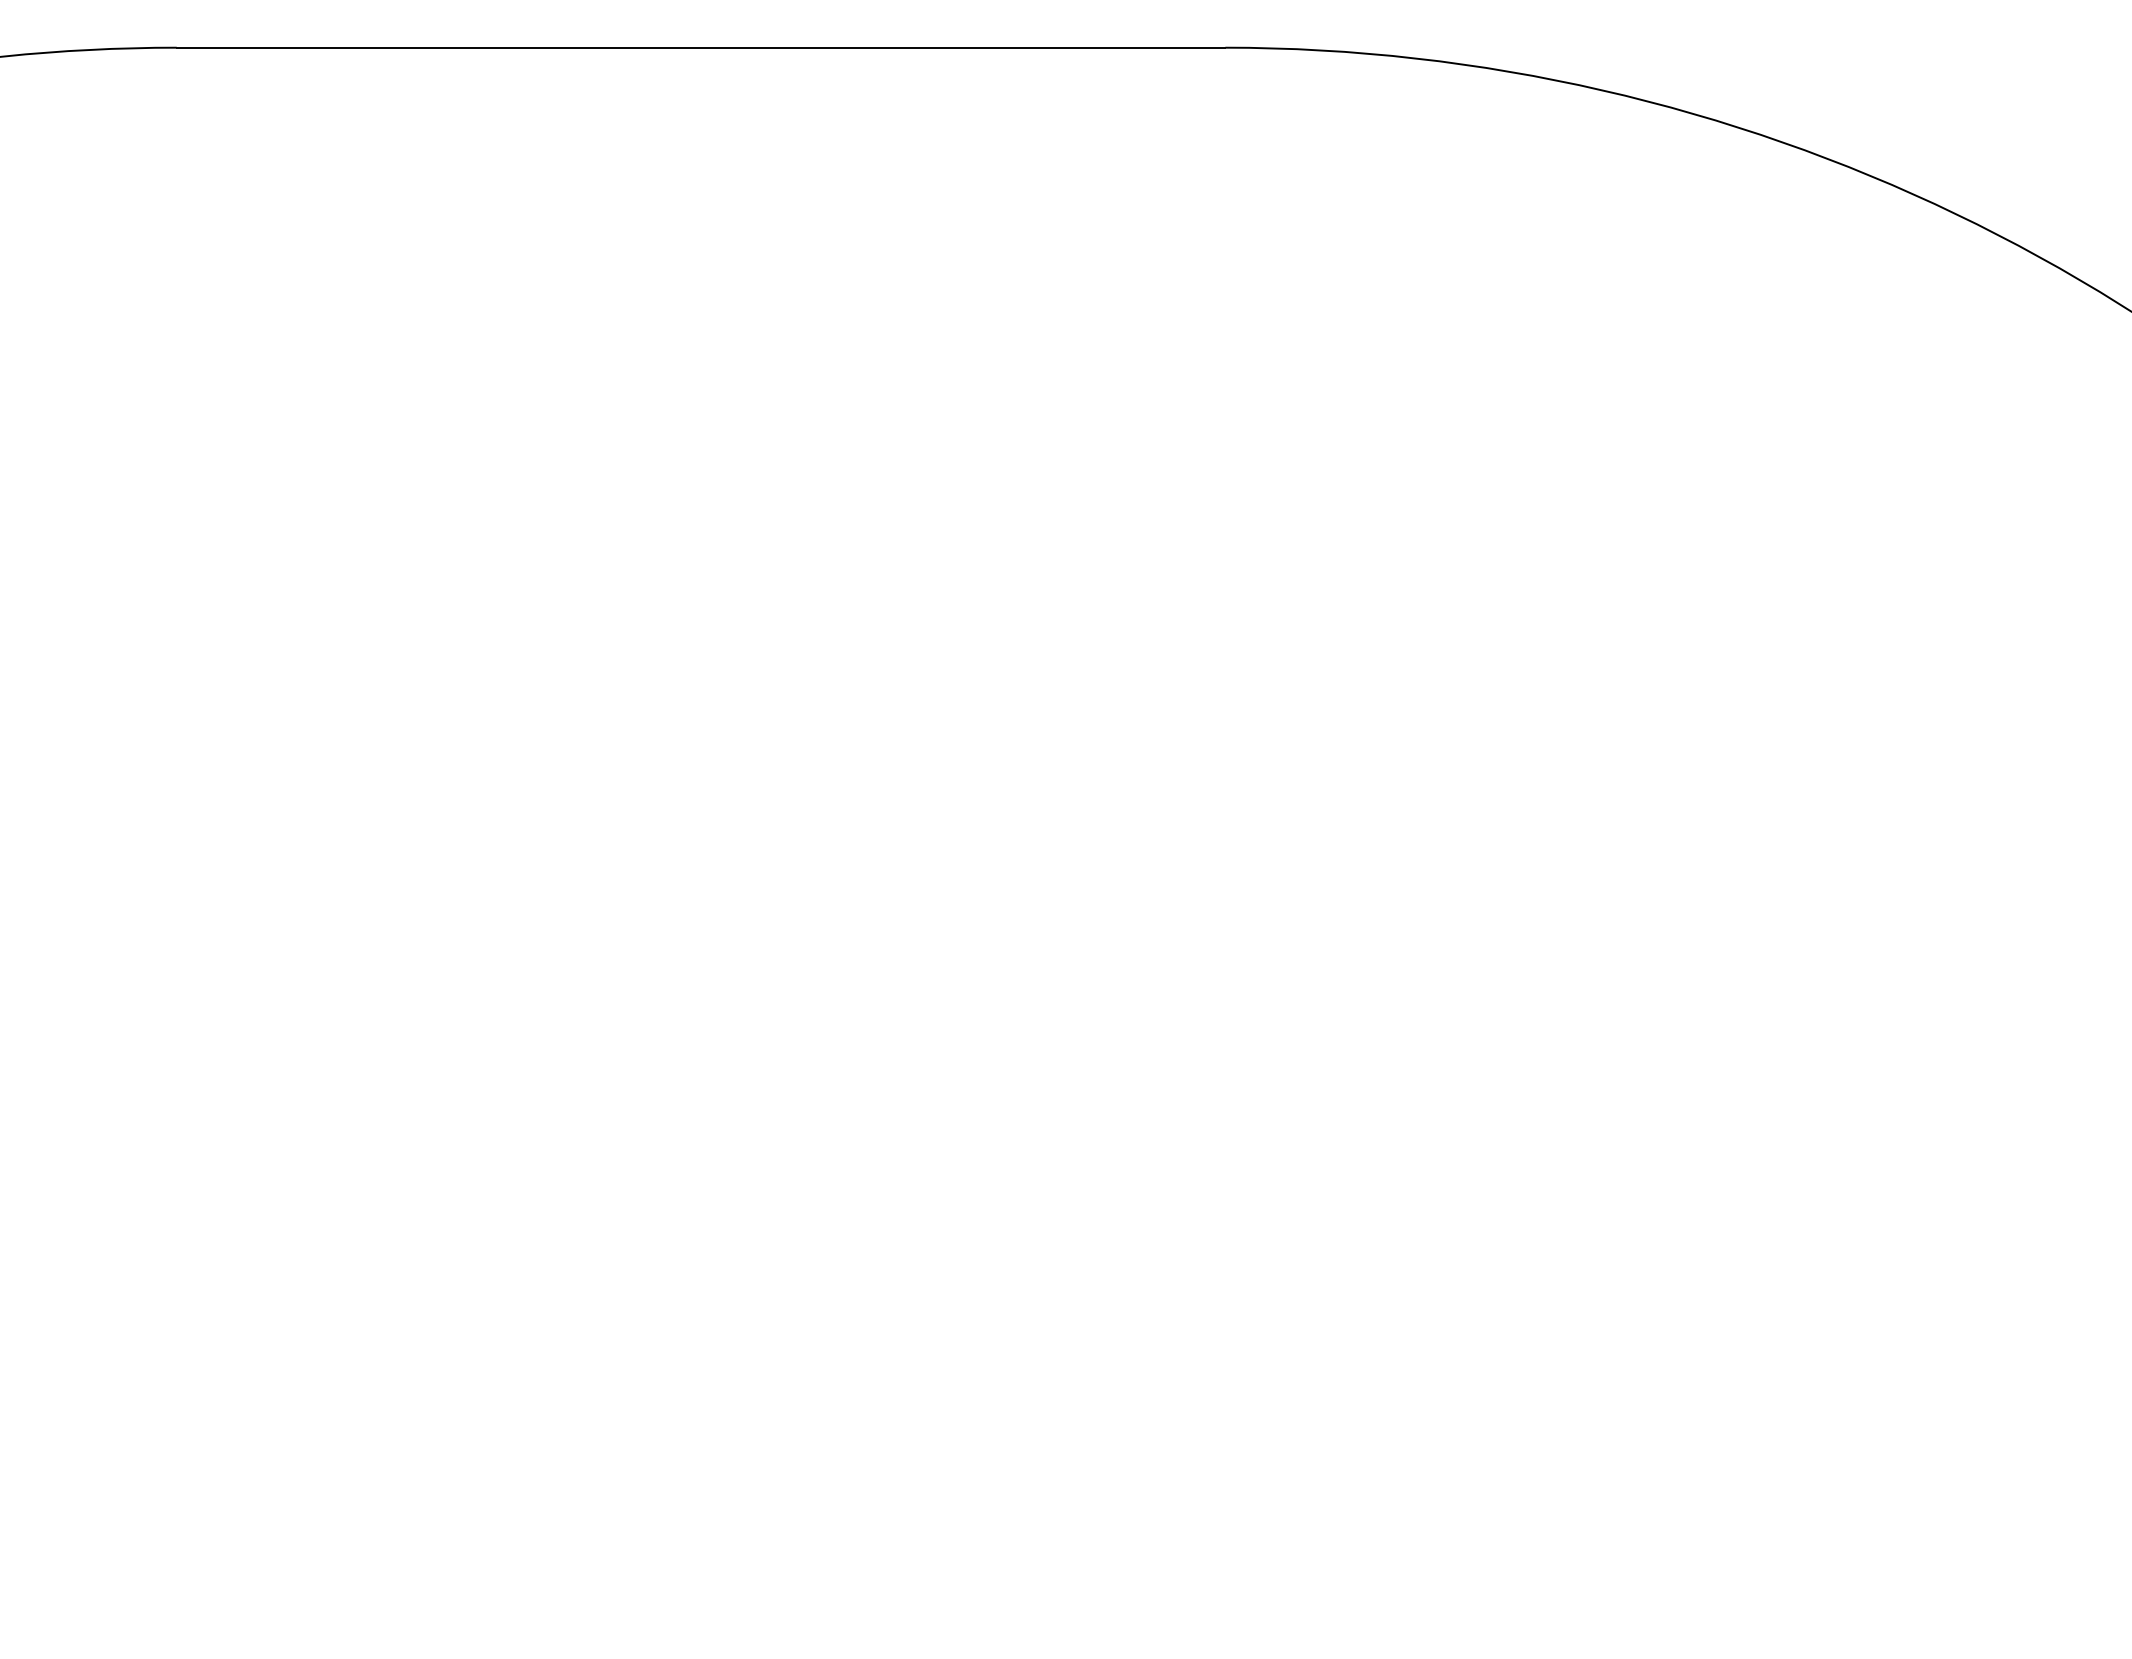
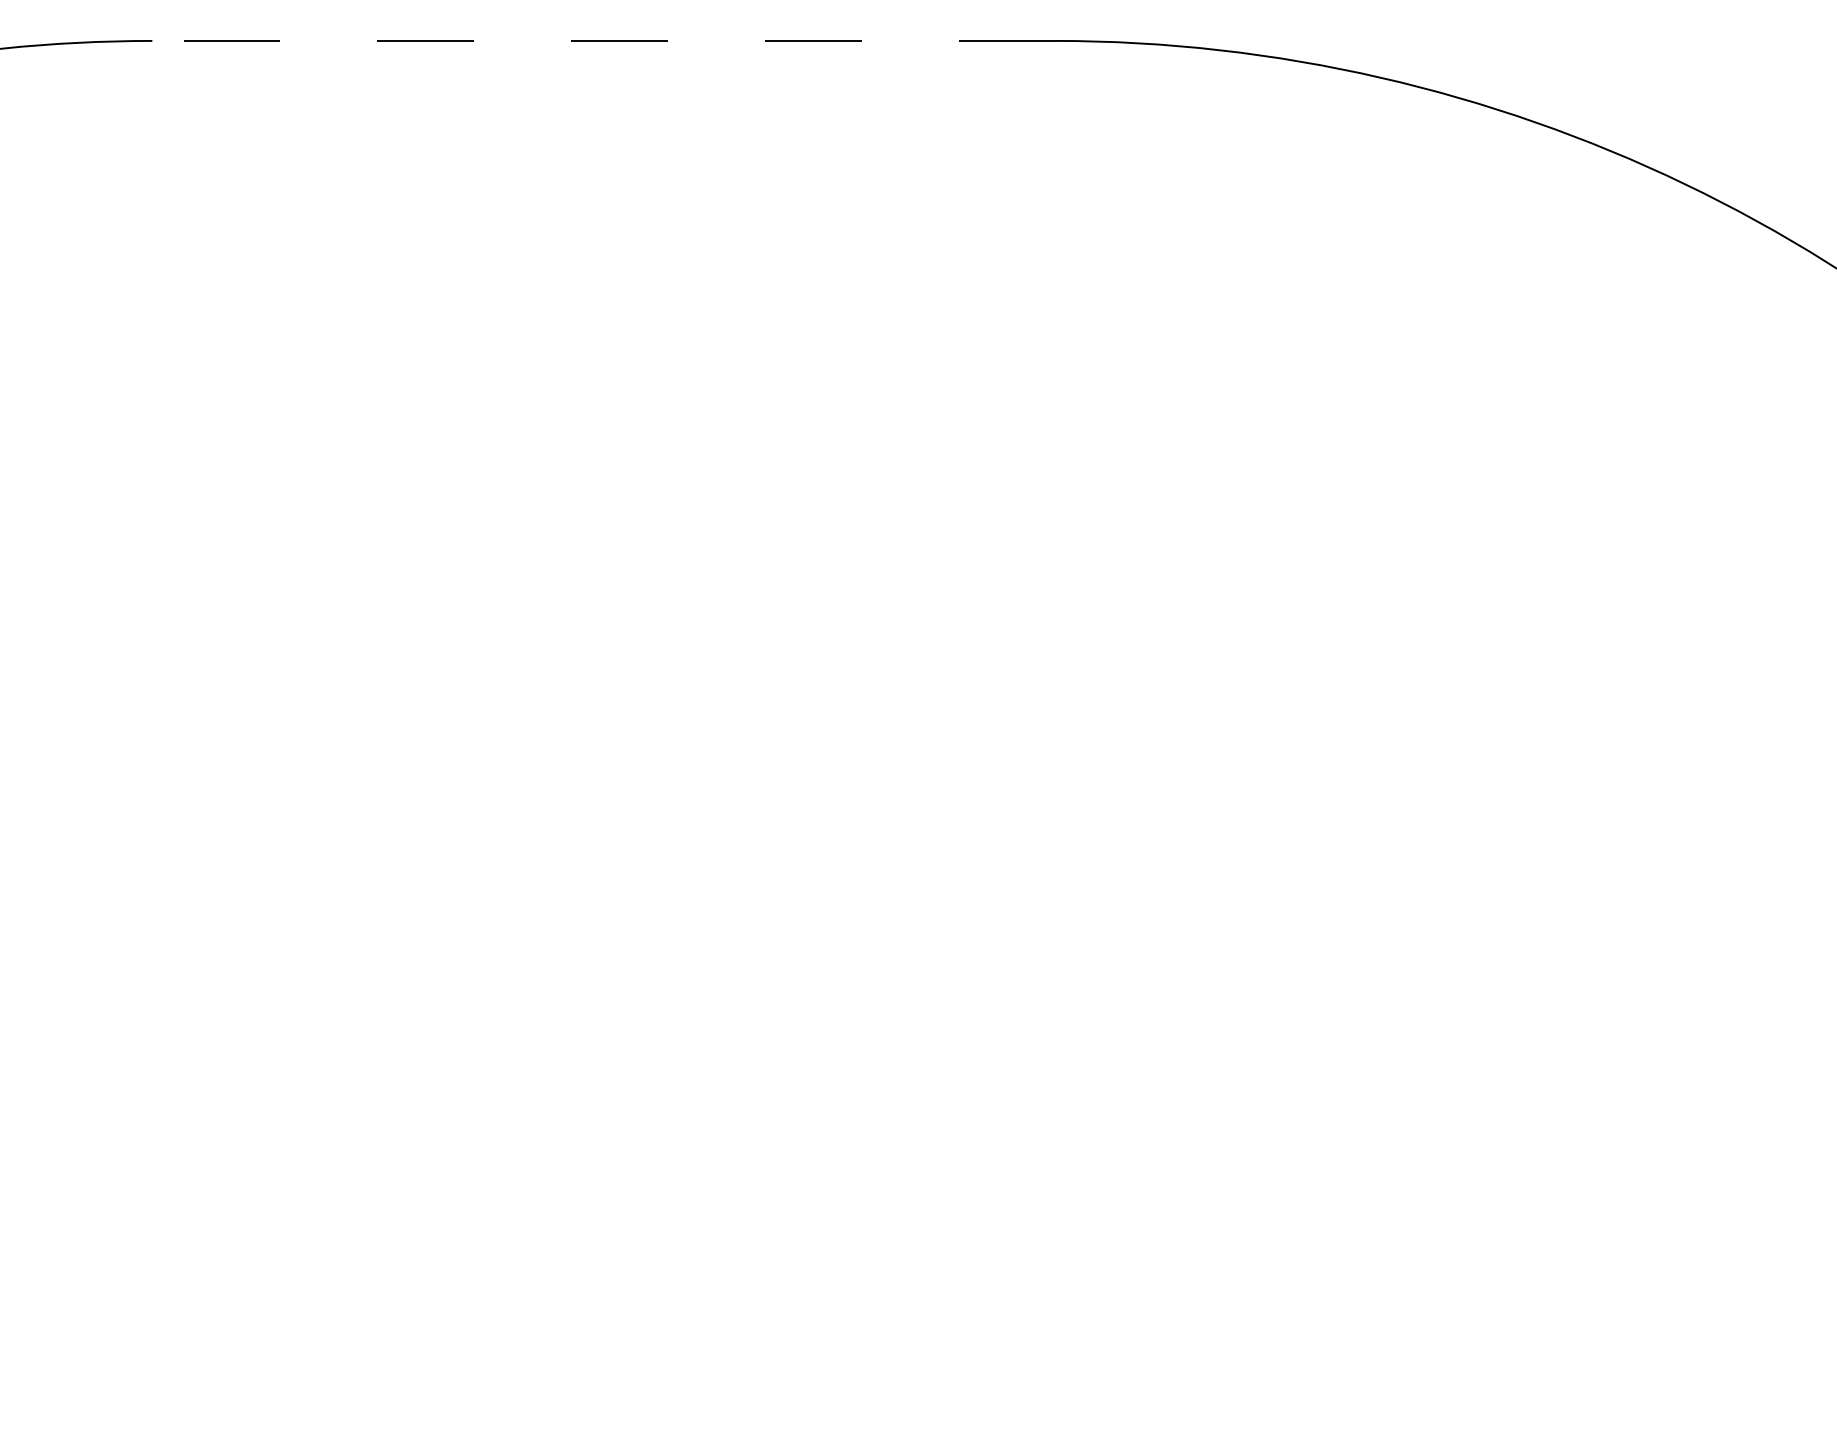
line: (701, 47) -> (604, 40), solid -> dashed

